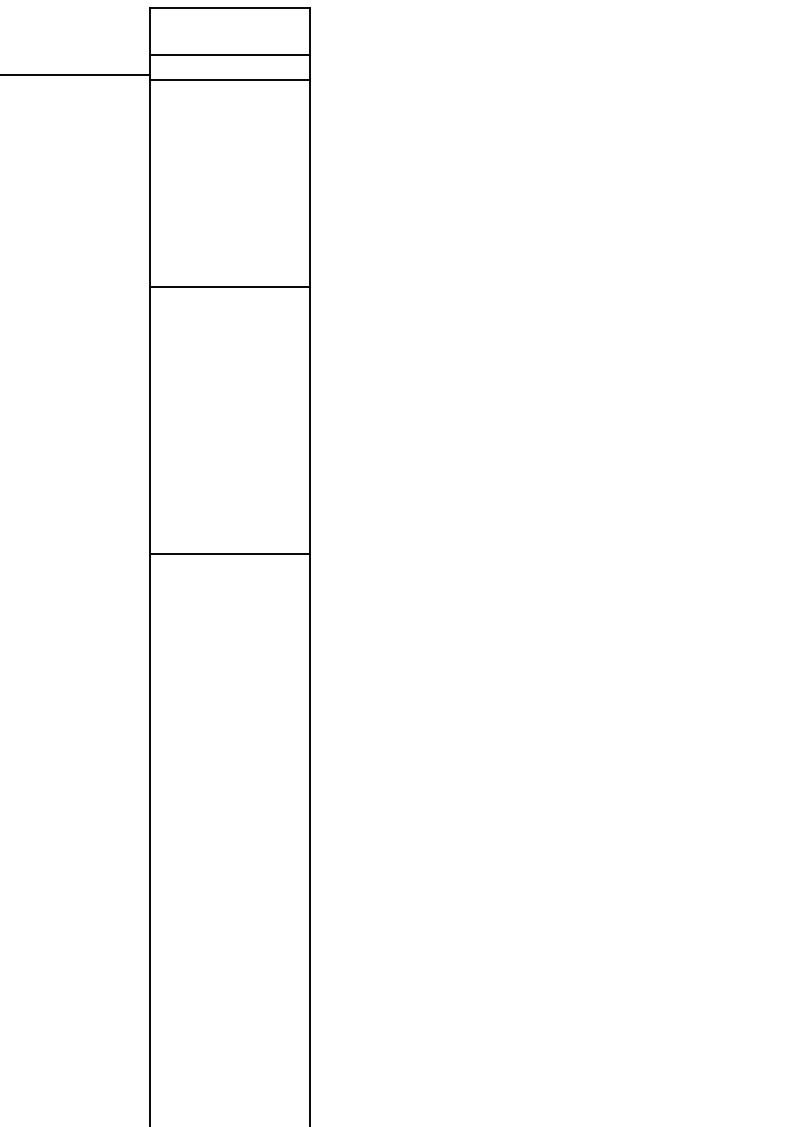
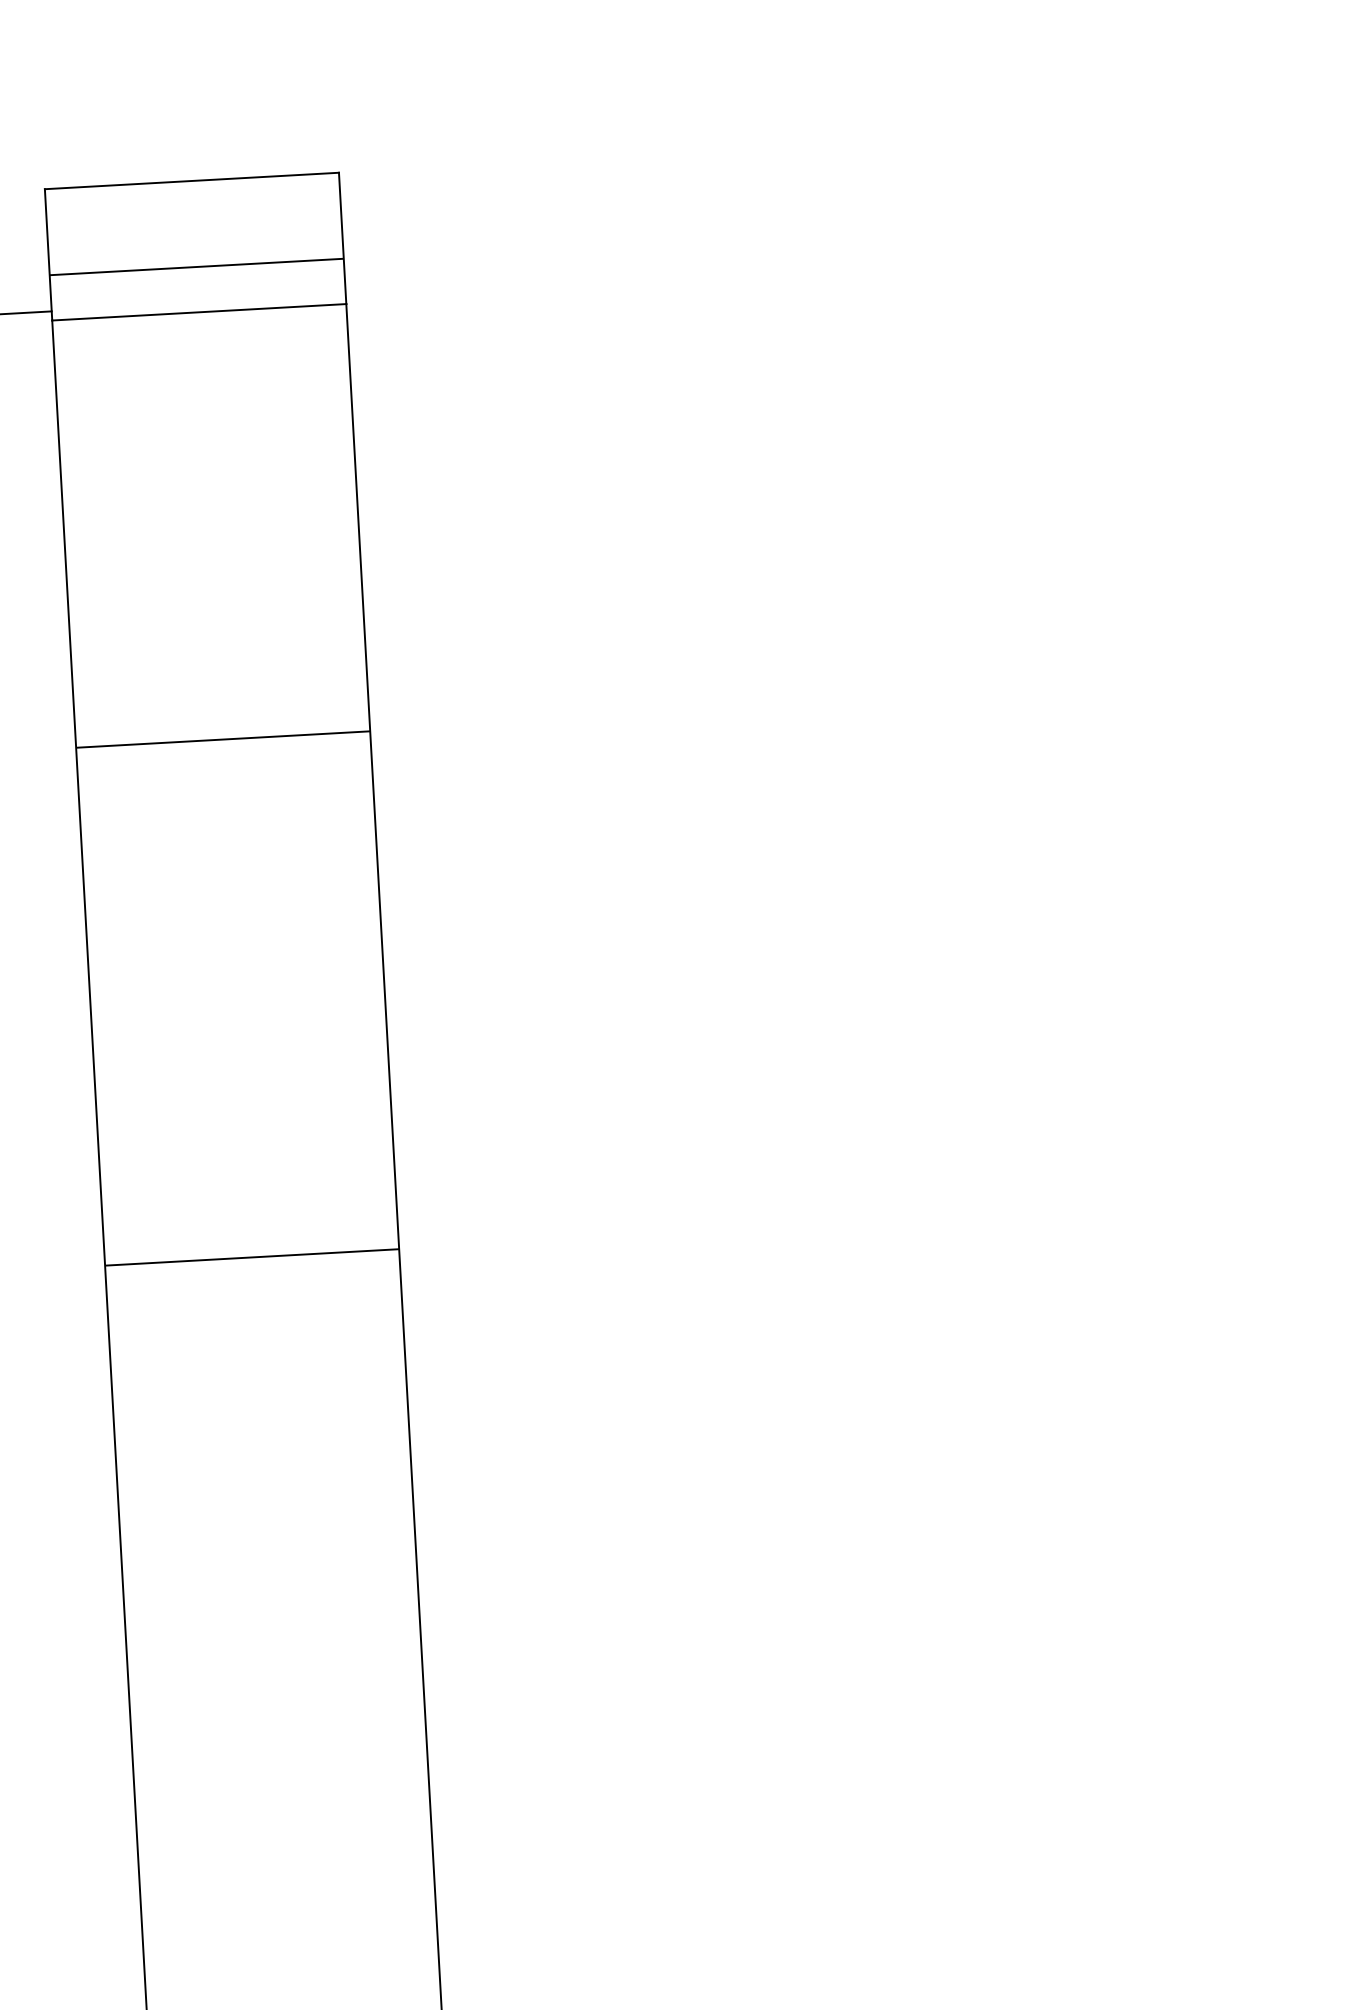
line: (229, 286) -> (222, 739), moved
line: (229, 553) -> (251, 1256), moved

